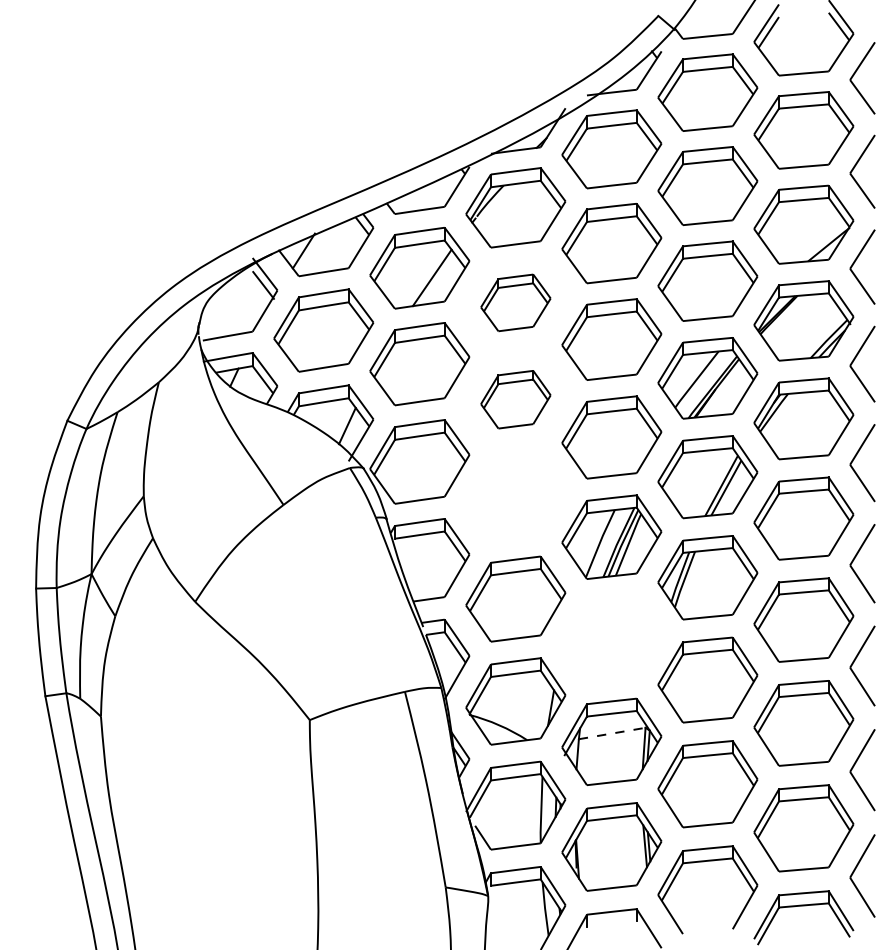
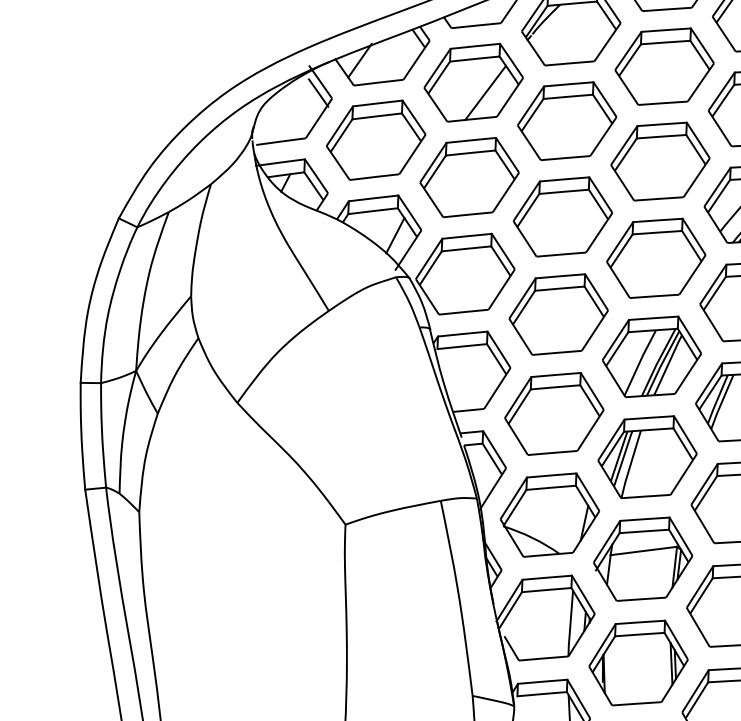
part: (515, 302) -> (566, 120), size x1.43
part: (515, 399) -> (562, 216), size x1.43
part: (515, 498) -> (558, 314), added
part: (611, 638) -> (647, 457), added
line: (612, 733) -> (644, 550), dashed -> solid

